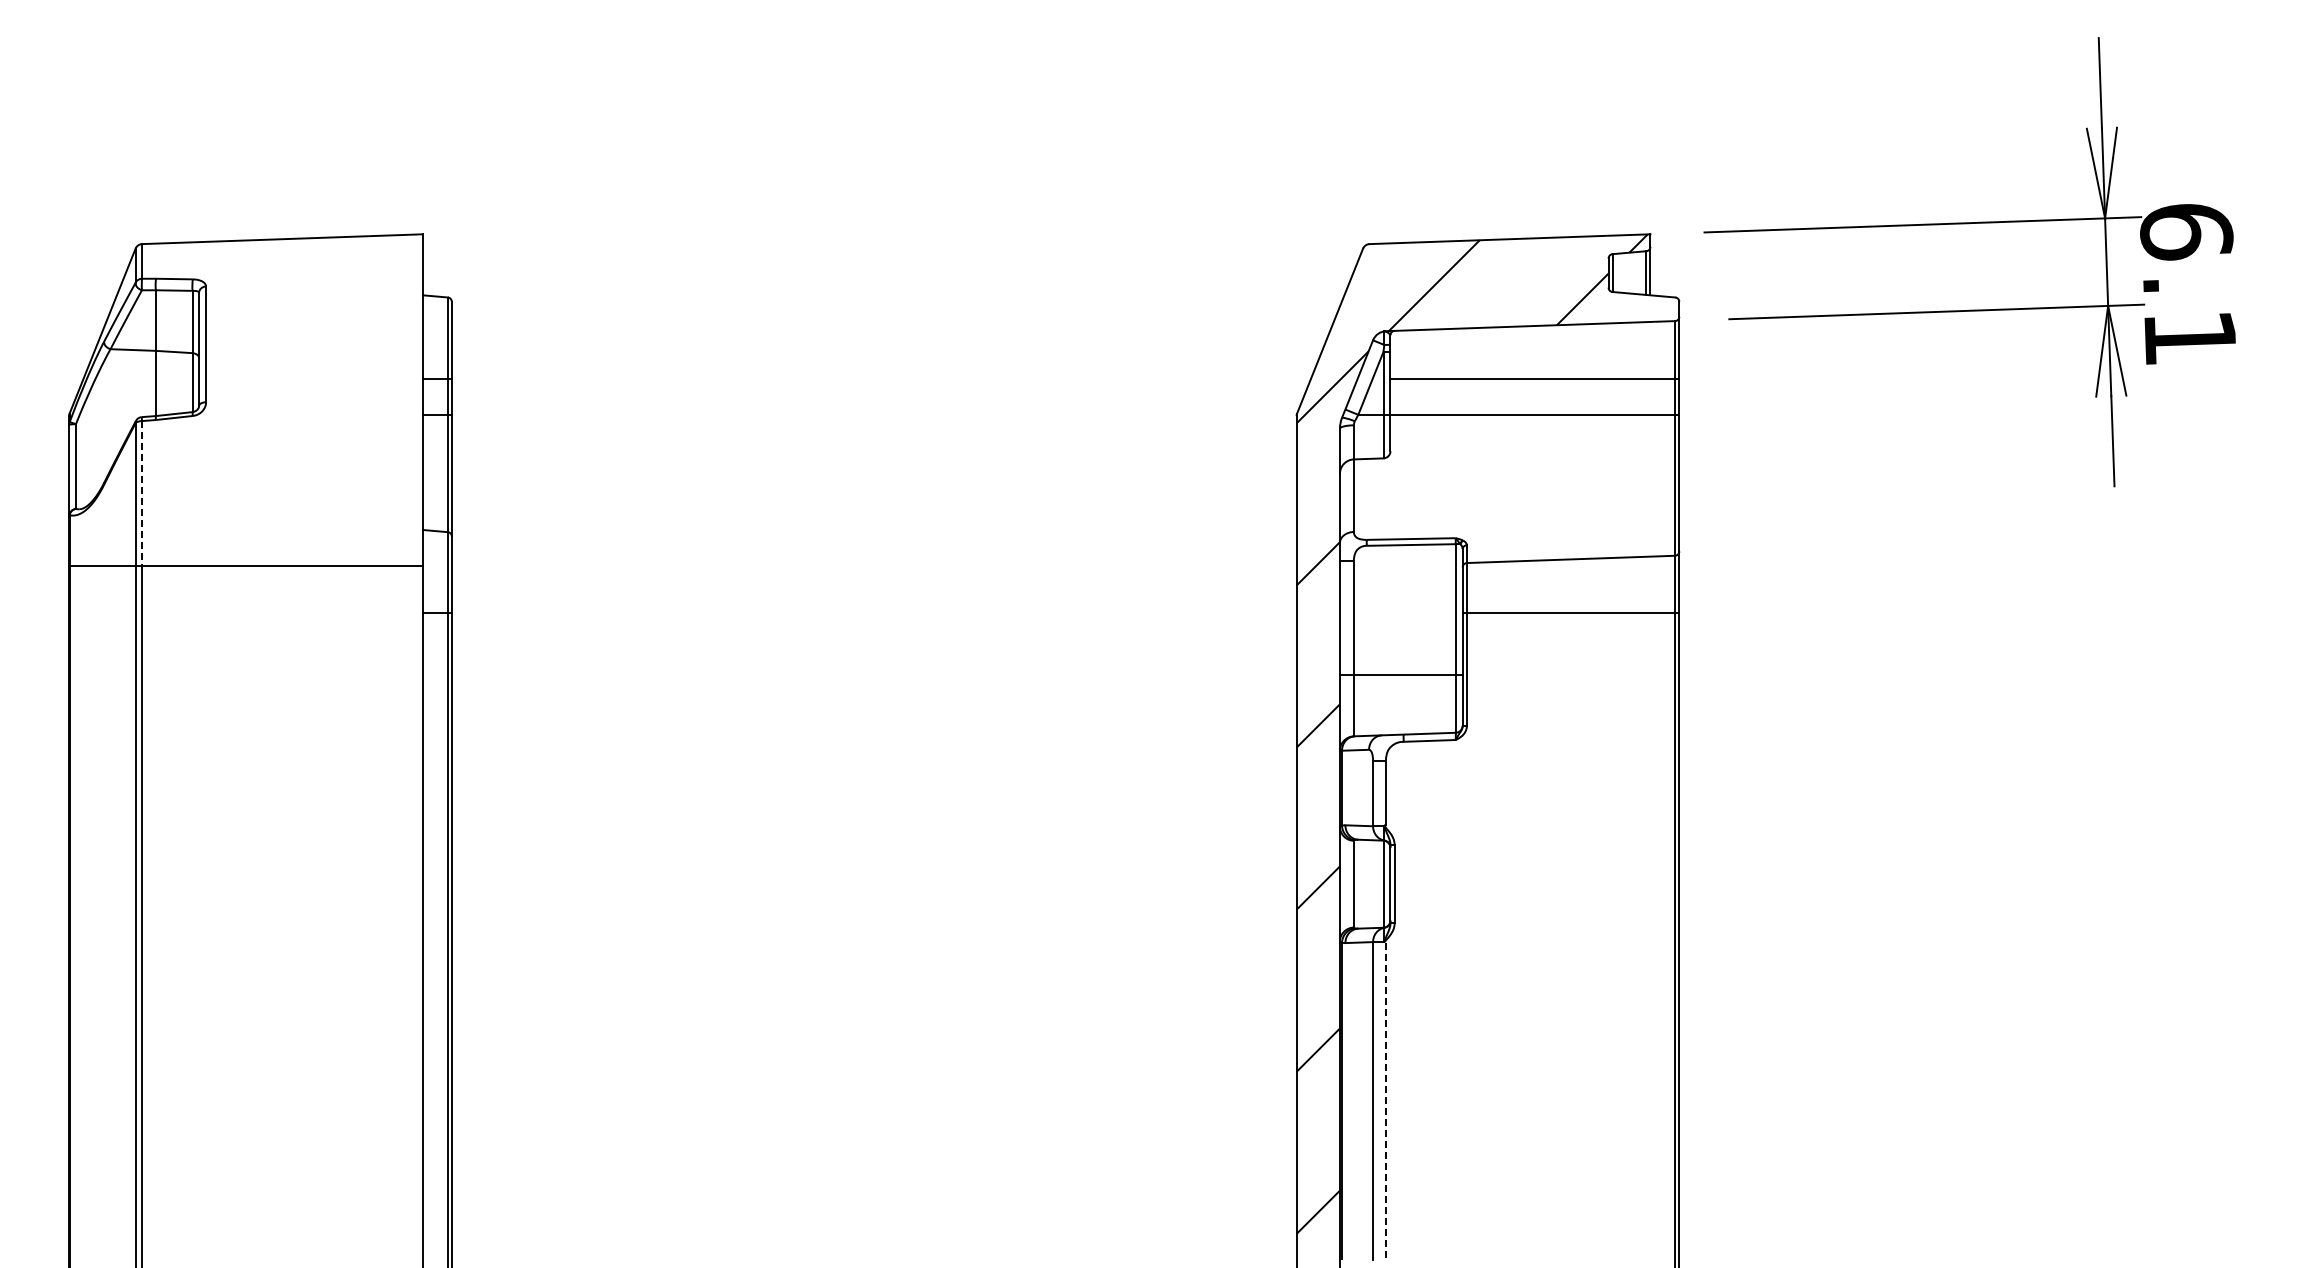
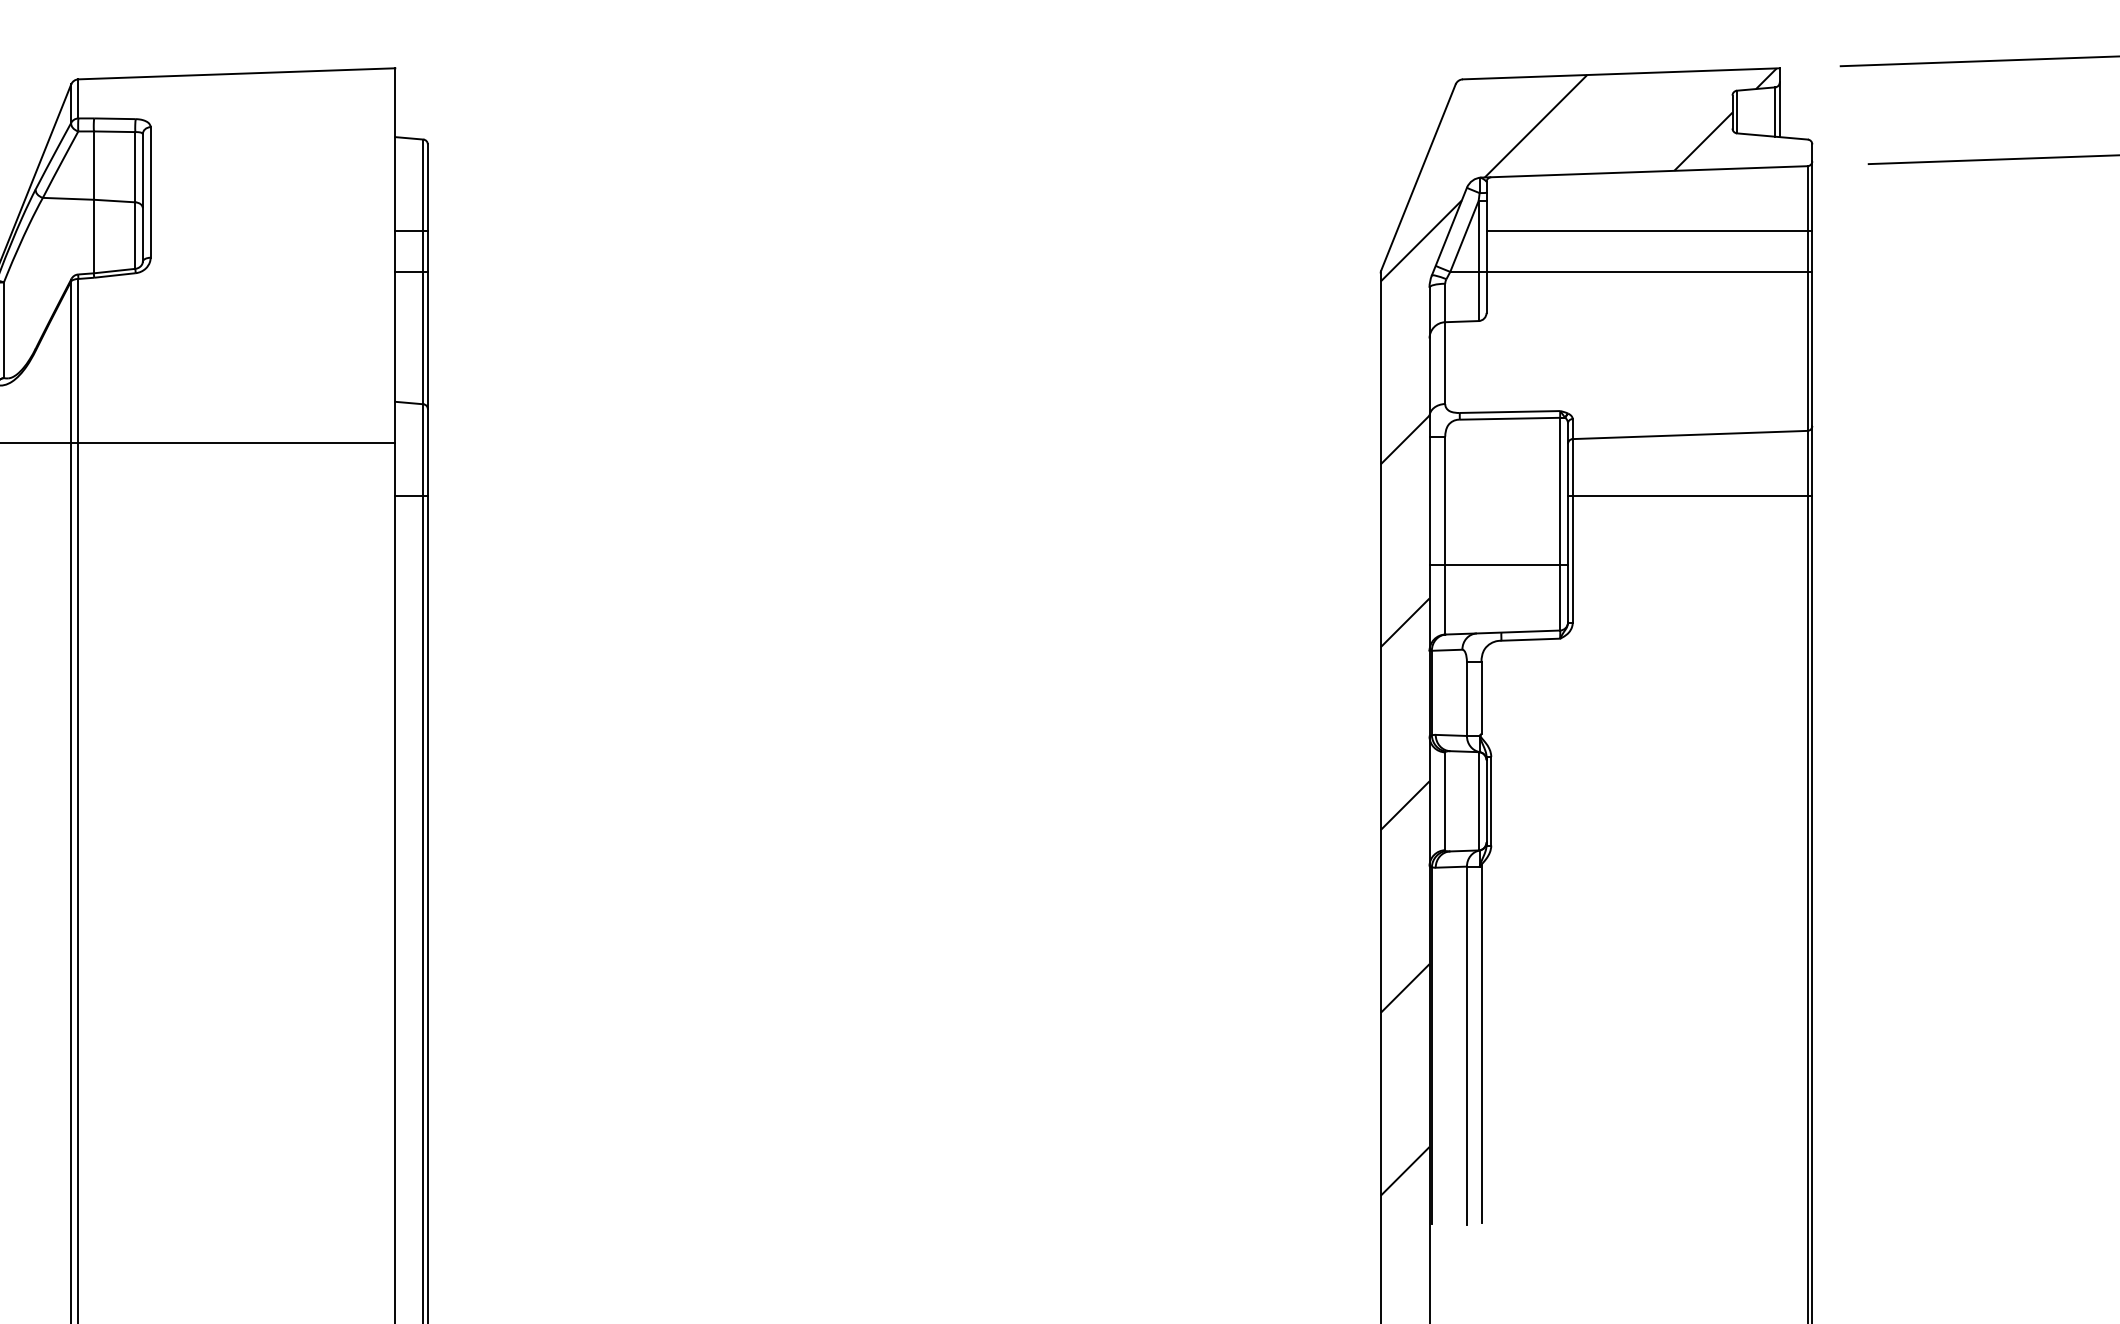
line: (142, 493) -> (78, 360), dashed -> solid
line: (1386, 1099) -> (1482, 1044), dashed -> solid

